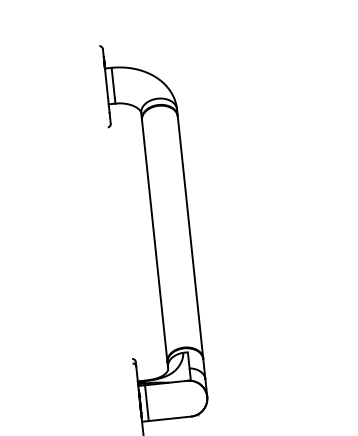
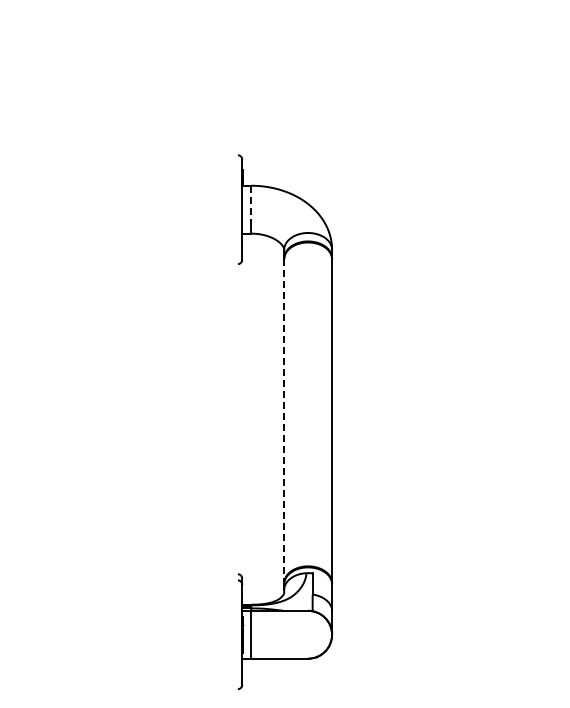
line: (113, 83) -> (251, 206), solid -> dashed
line: (154, 241) -> (284, 421), solid -> dashed

